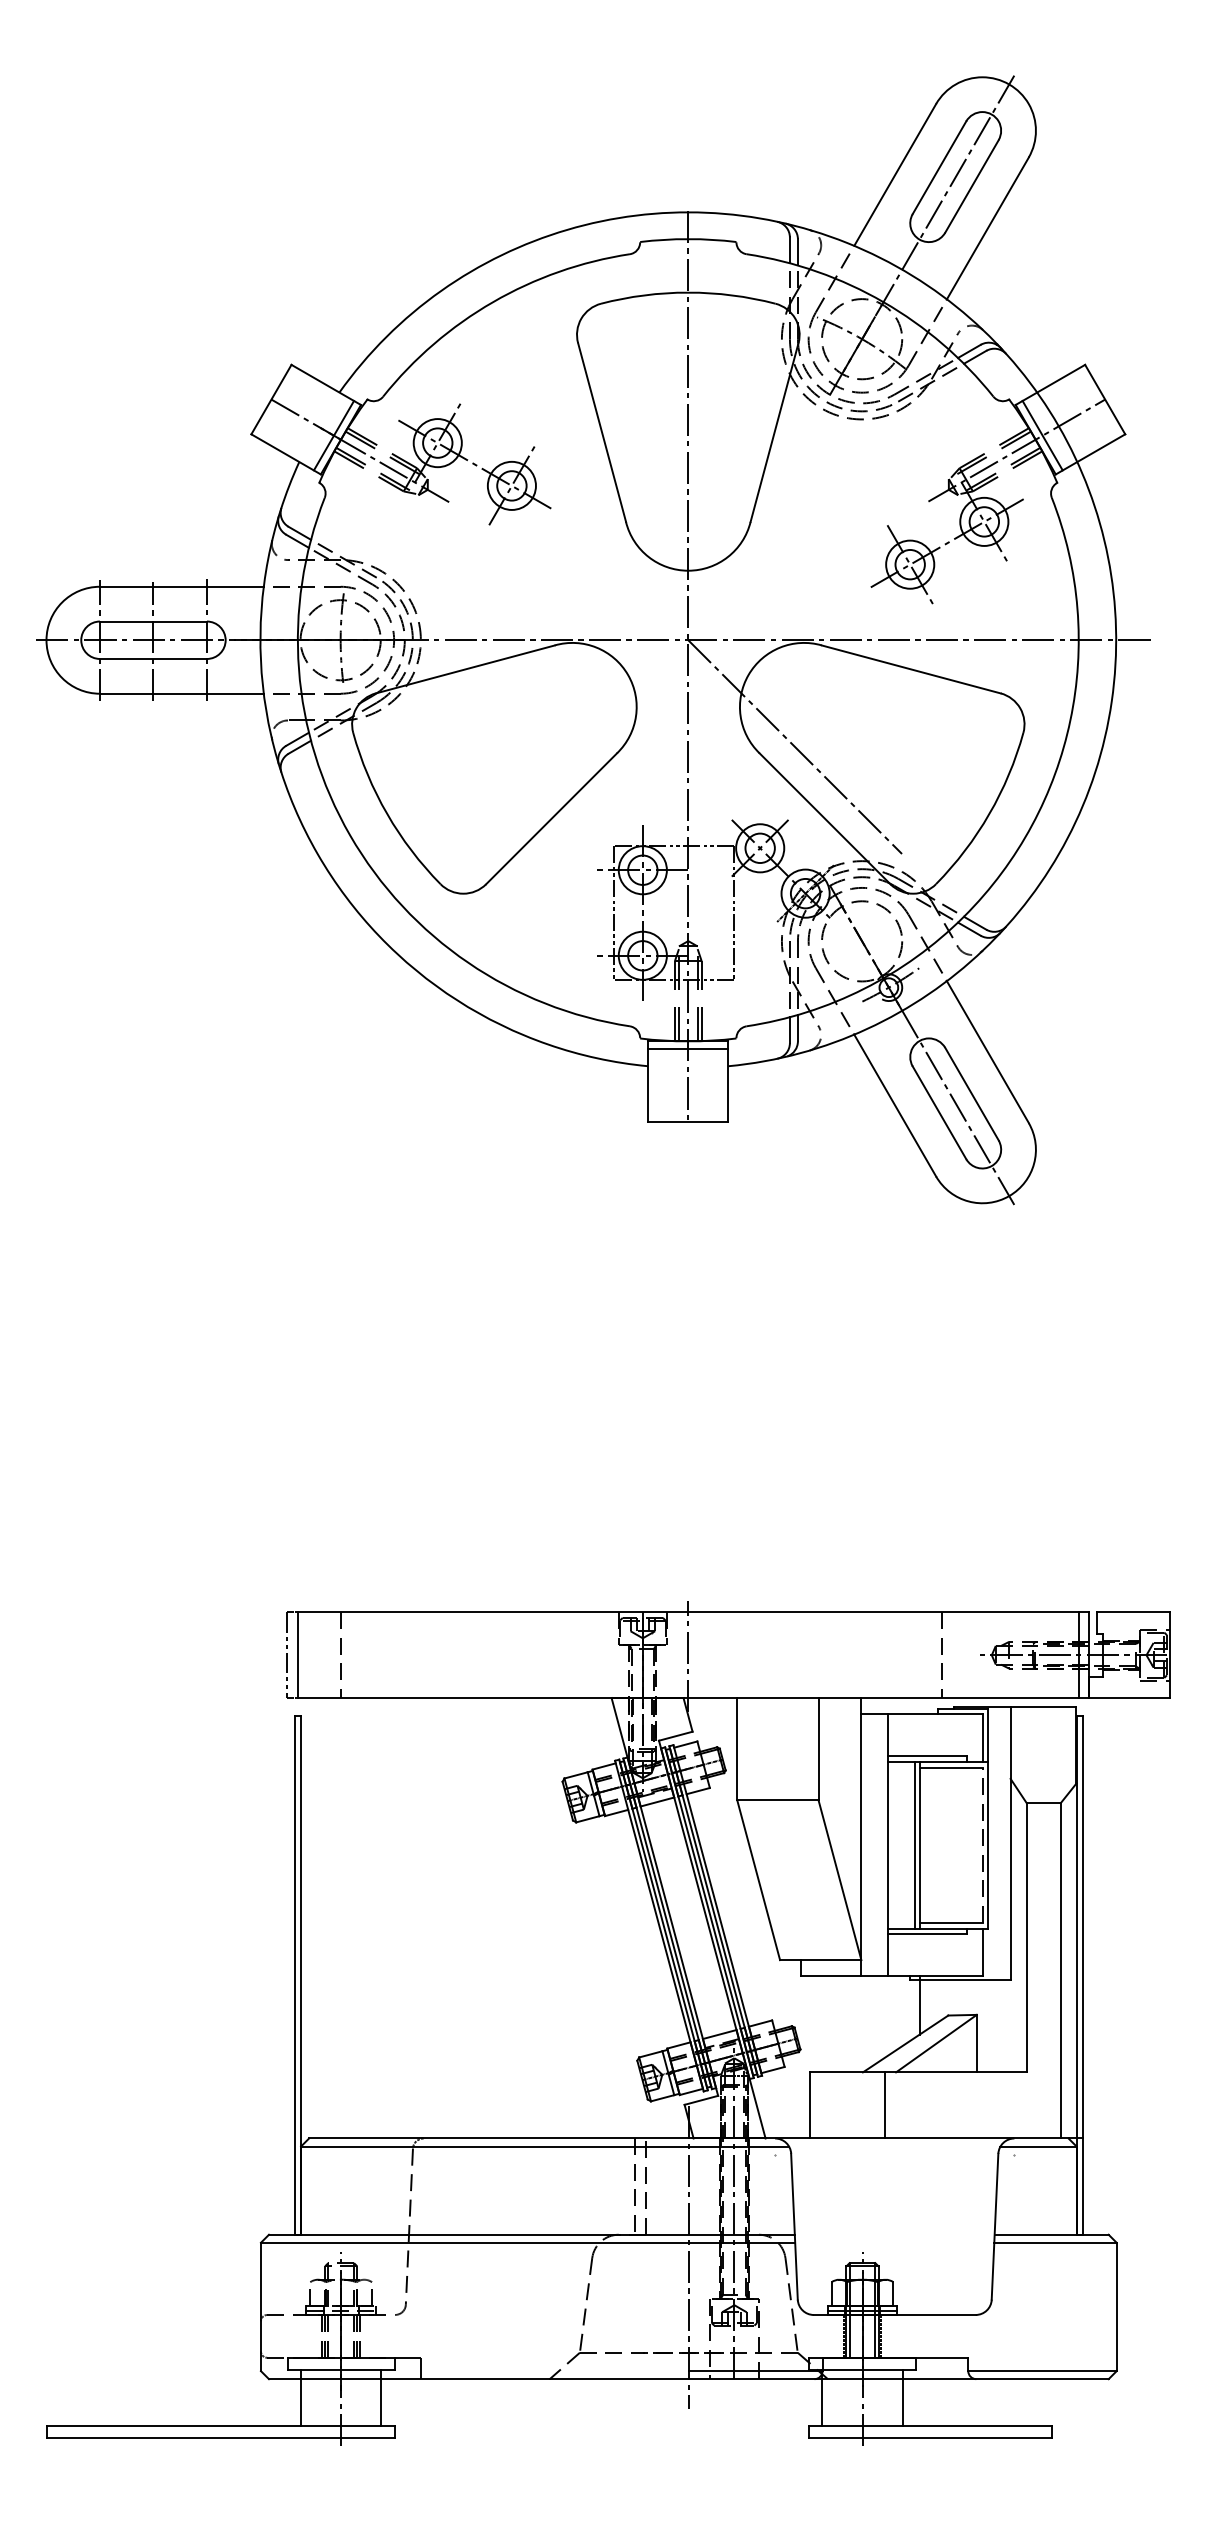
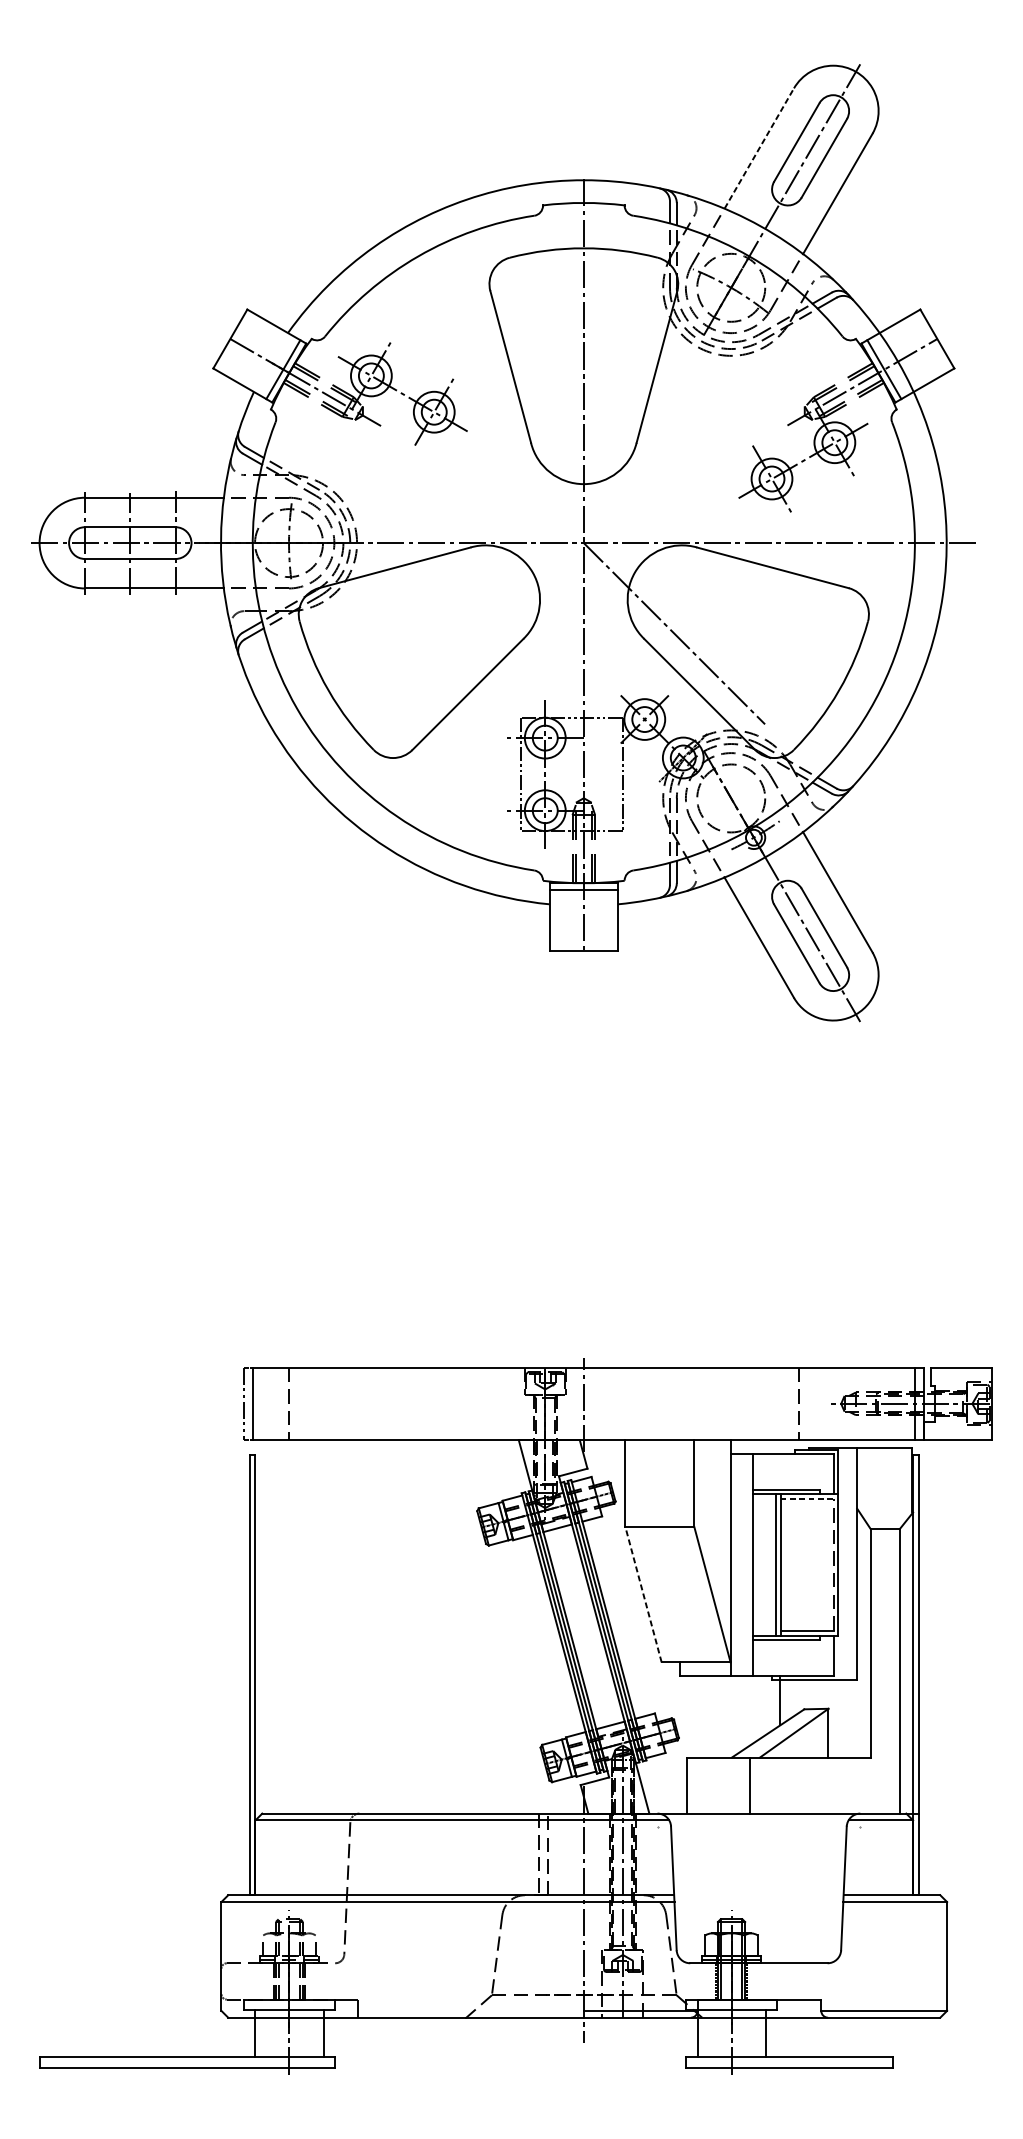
line: (895, 174) -> (759, 148), solid -> dashed
line: (952, 1767) -> (807, 1499), solid -> dashed
line: (758, 1880) -> (643, 1594), solid -> dashed

